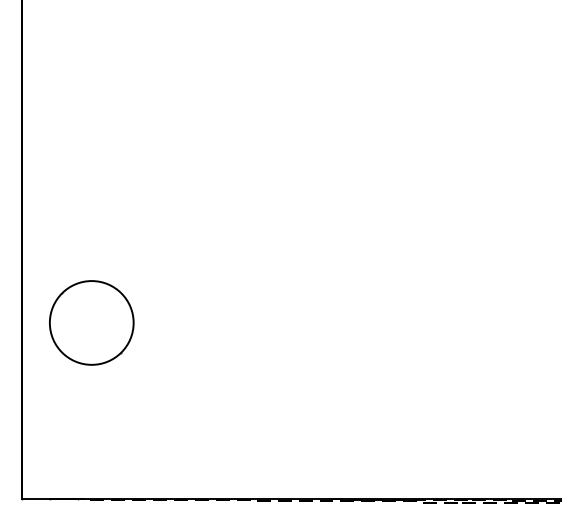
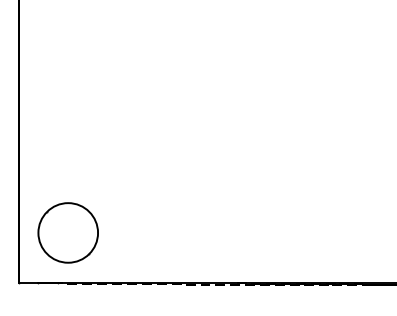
circle: (91, 322) -> (68, 232), moved

